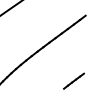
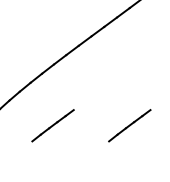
line: (36, 80) -> (52, 124), added

